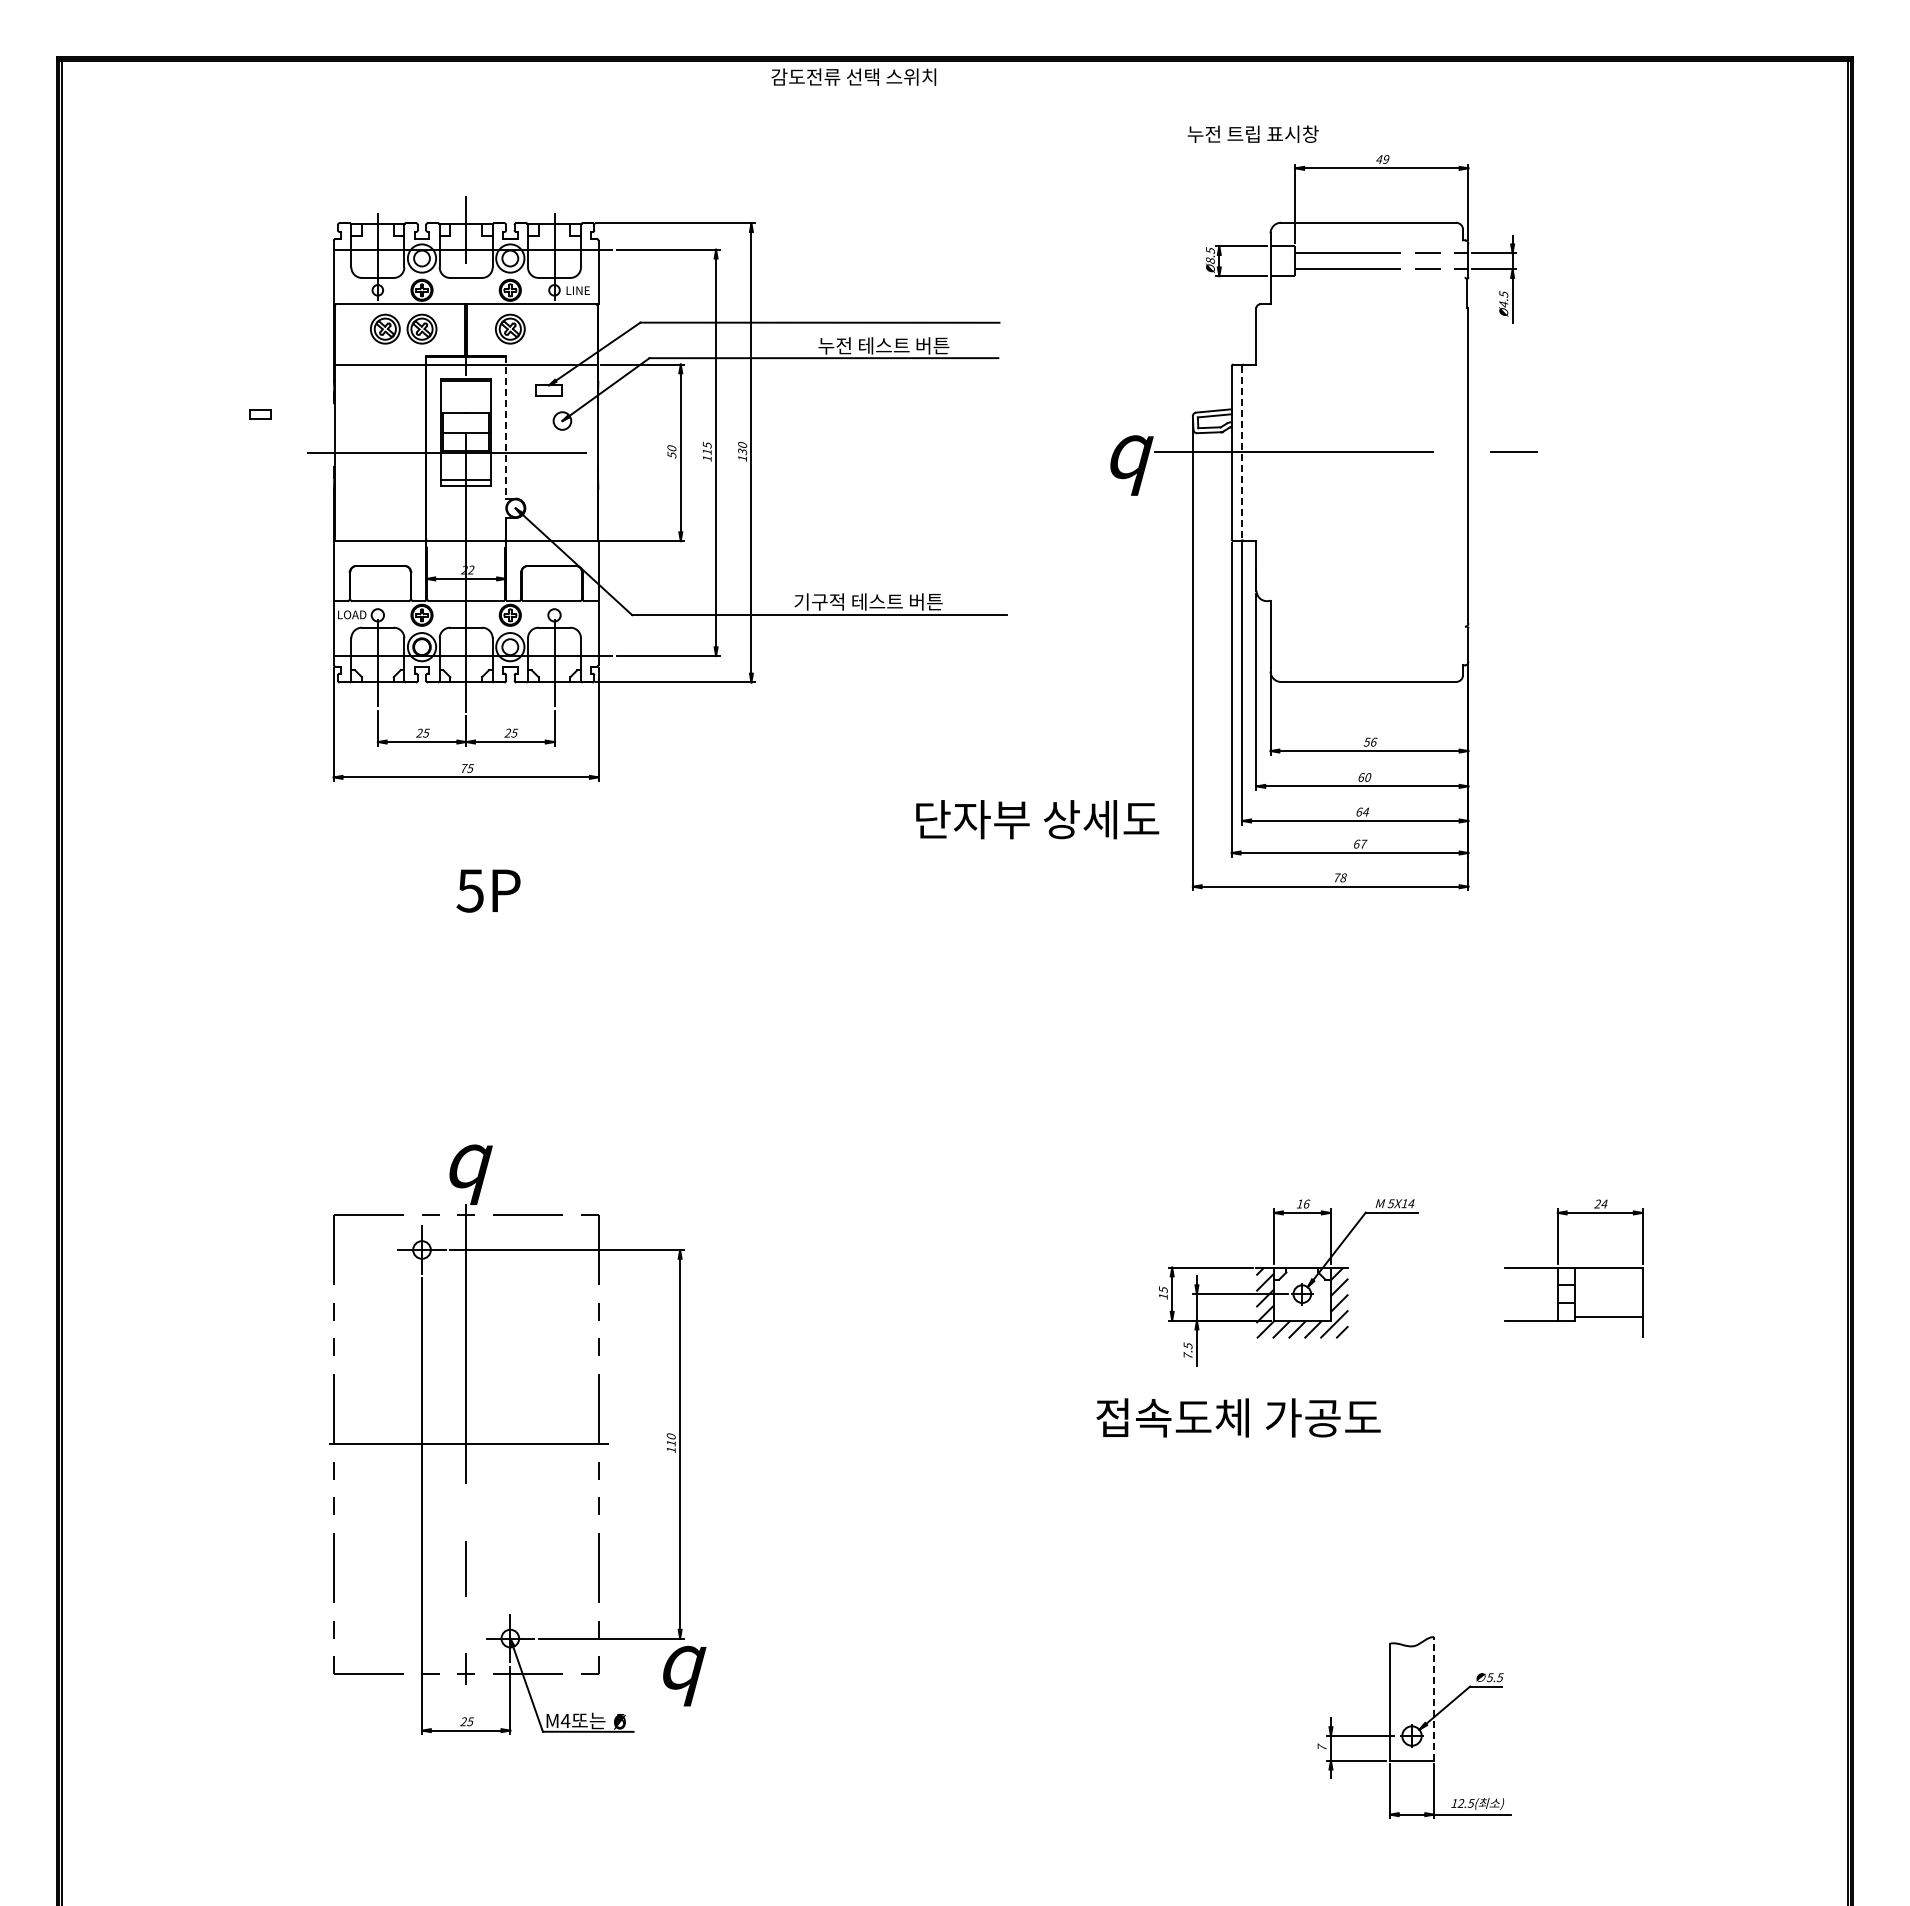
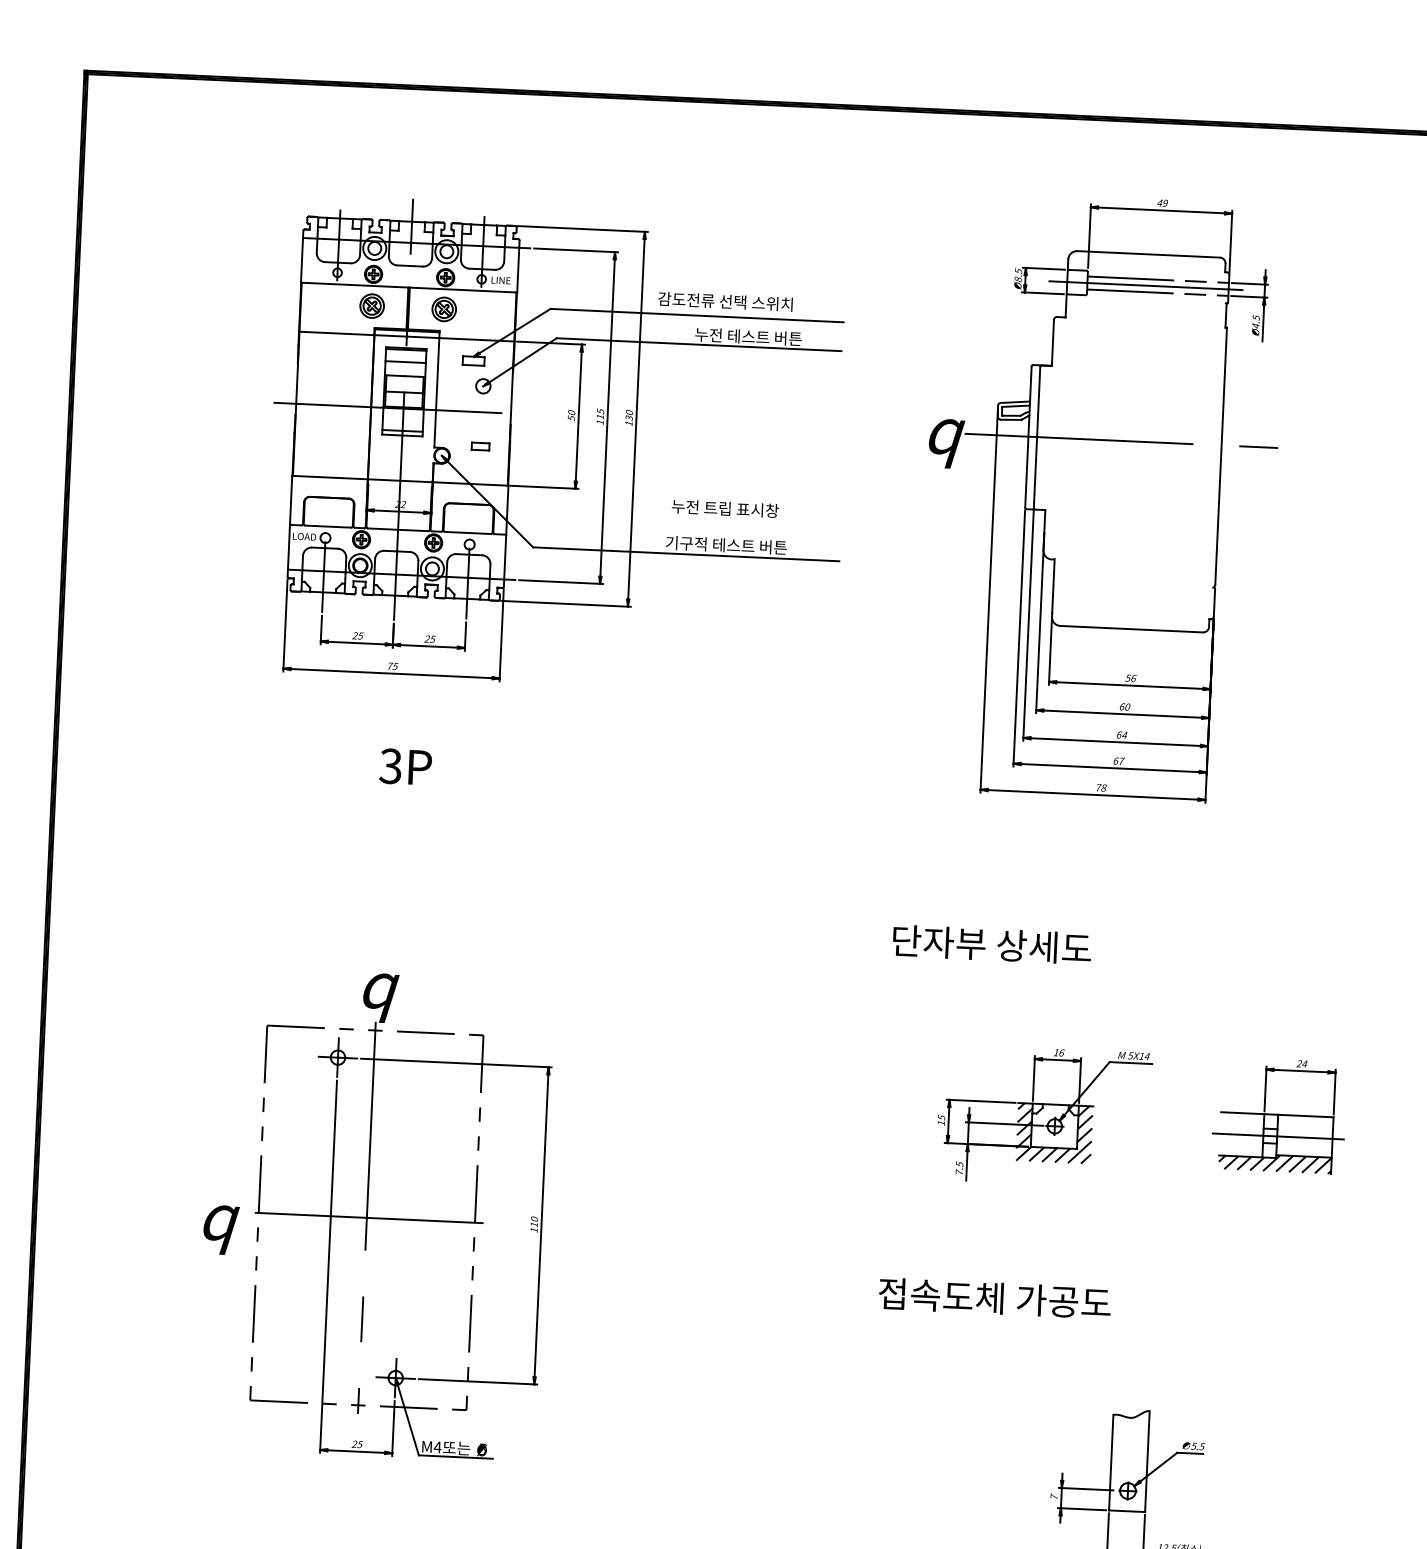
text: (853, 76) -> (725, 301), moved
text: (1252, 133) -> (724, 508), moved
line: (1366, 261) -> (1145, 285), added
part: (385, 328) -> (342, 304), removed
line: (465, 395) -> (405, 361), added
part: (260, 414) -> (480, 446), moved
line: (505, 427) -> (436, 389), dashed -> solid
line: (1242, 452) -> (1037, 437), dashed -> solid
text: (1037, 819) -> (992, 944), moved
text: (469, 890) -> (390, 766), 5P -> 3P
line: (1575, 1294) -> (1277, 1136), added
hatch: (1573, 1327) -> (1274, 1163), added
text: (1238, 1417) -> (994, 1298), moved
text: (684, 1675) -> (221, 1229), moved
line: (1434, 1698) -> (1147, 1461), dashed -> solid

